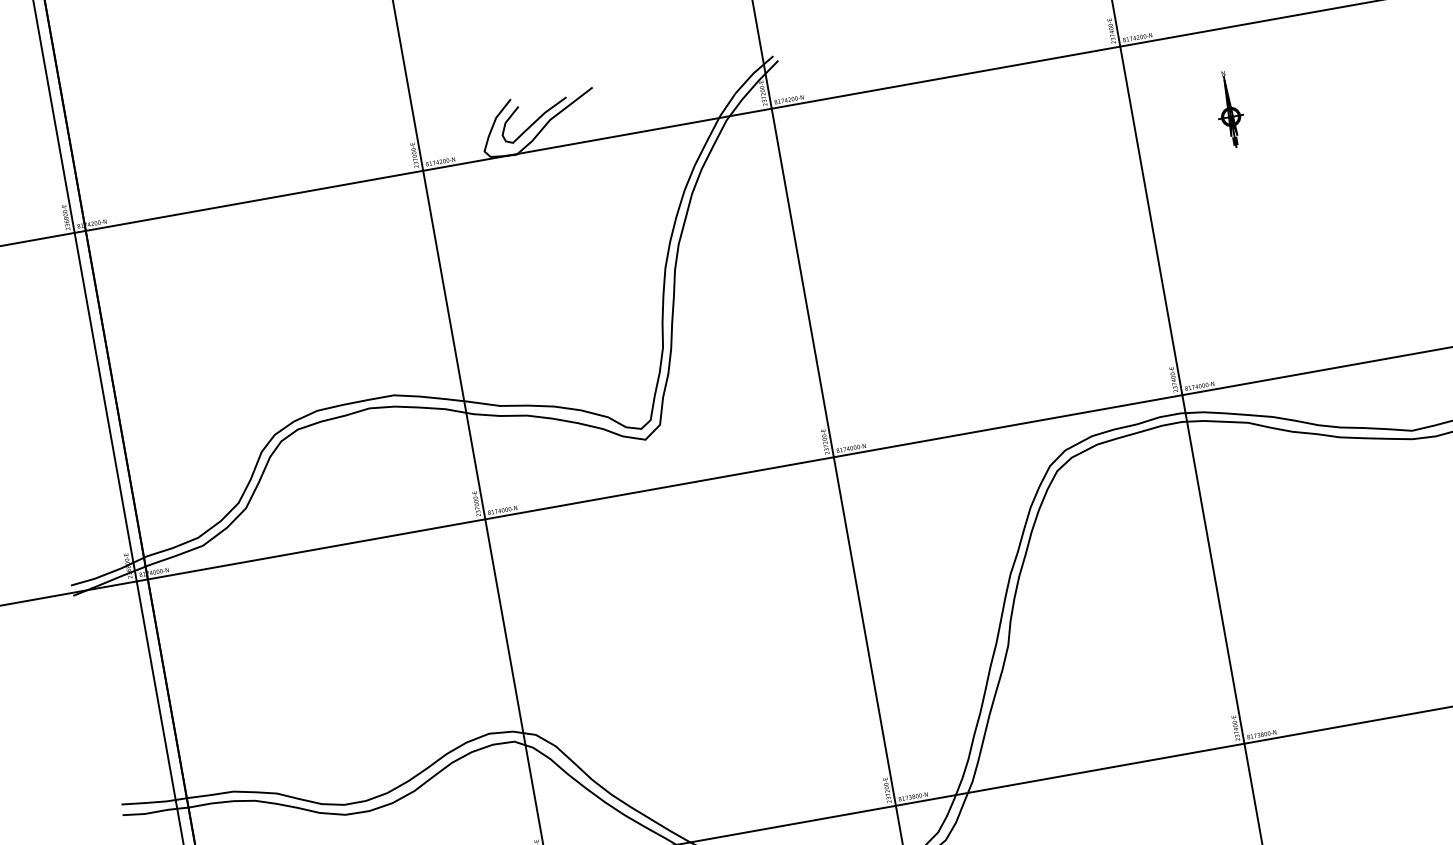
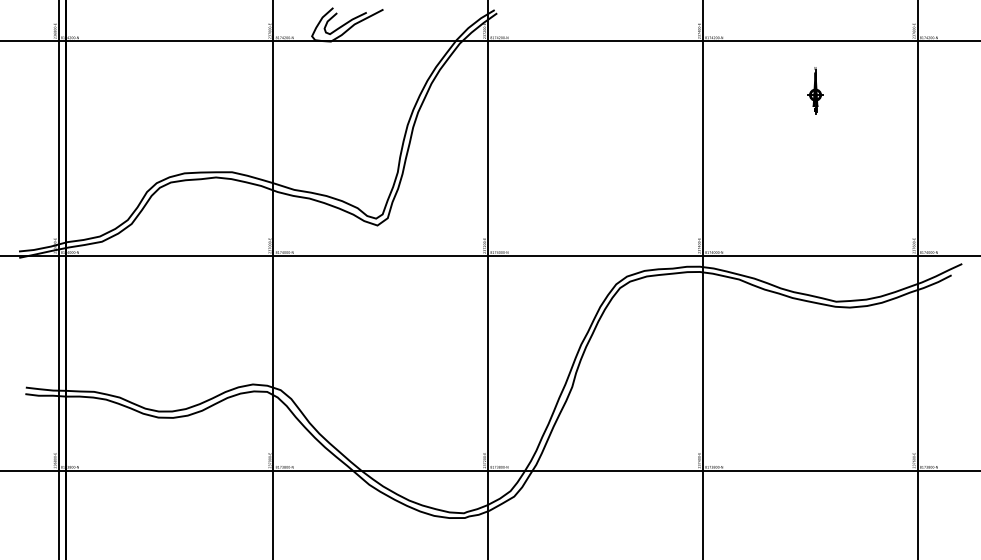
part: (1229, 109) -> (815, 90), moved

